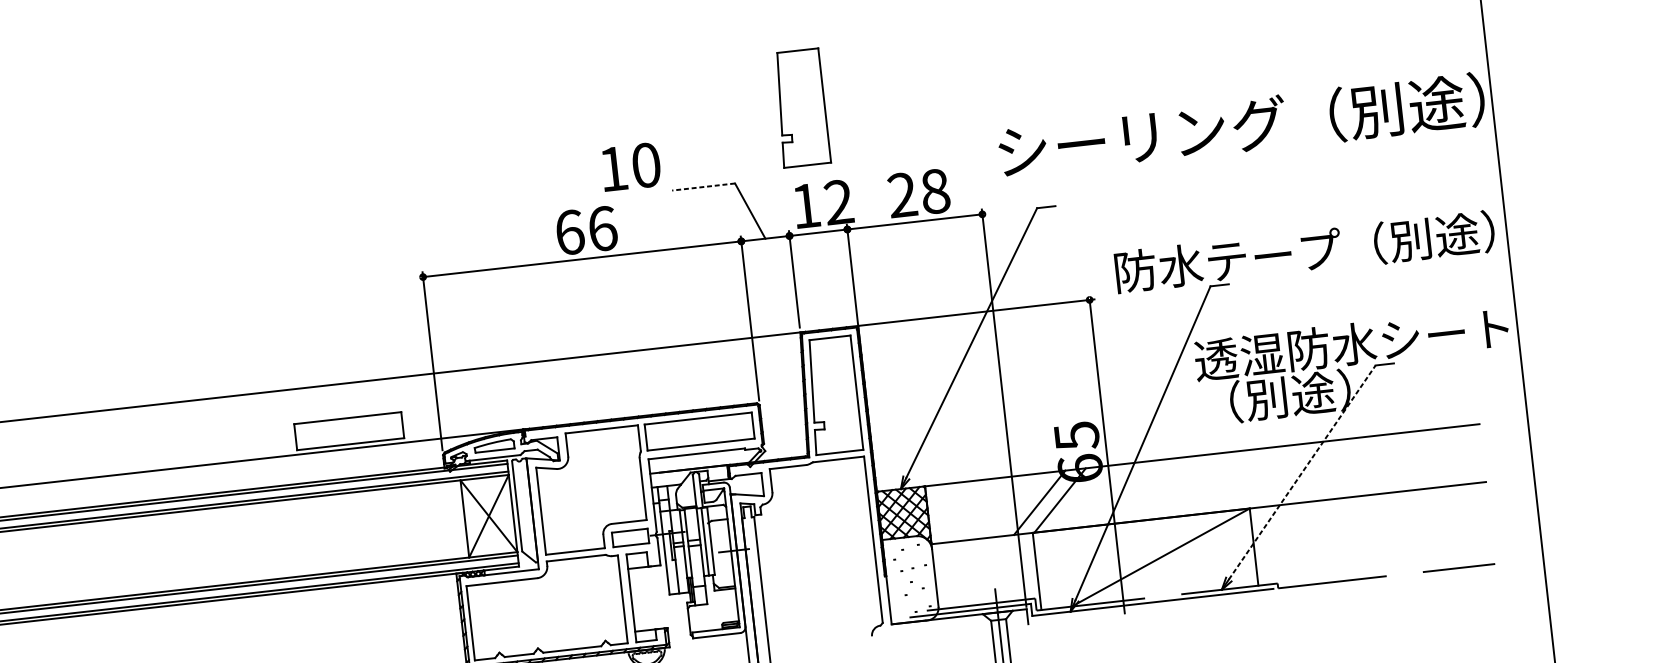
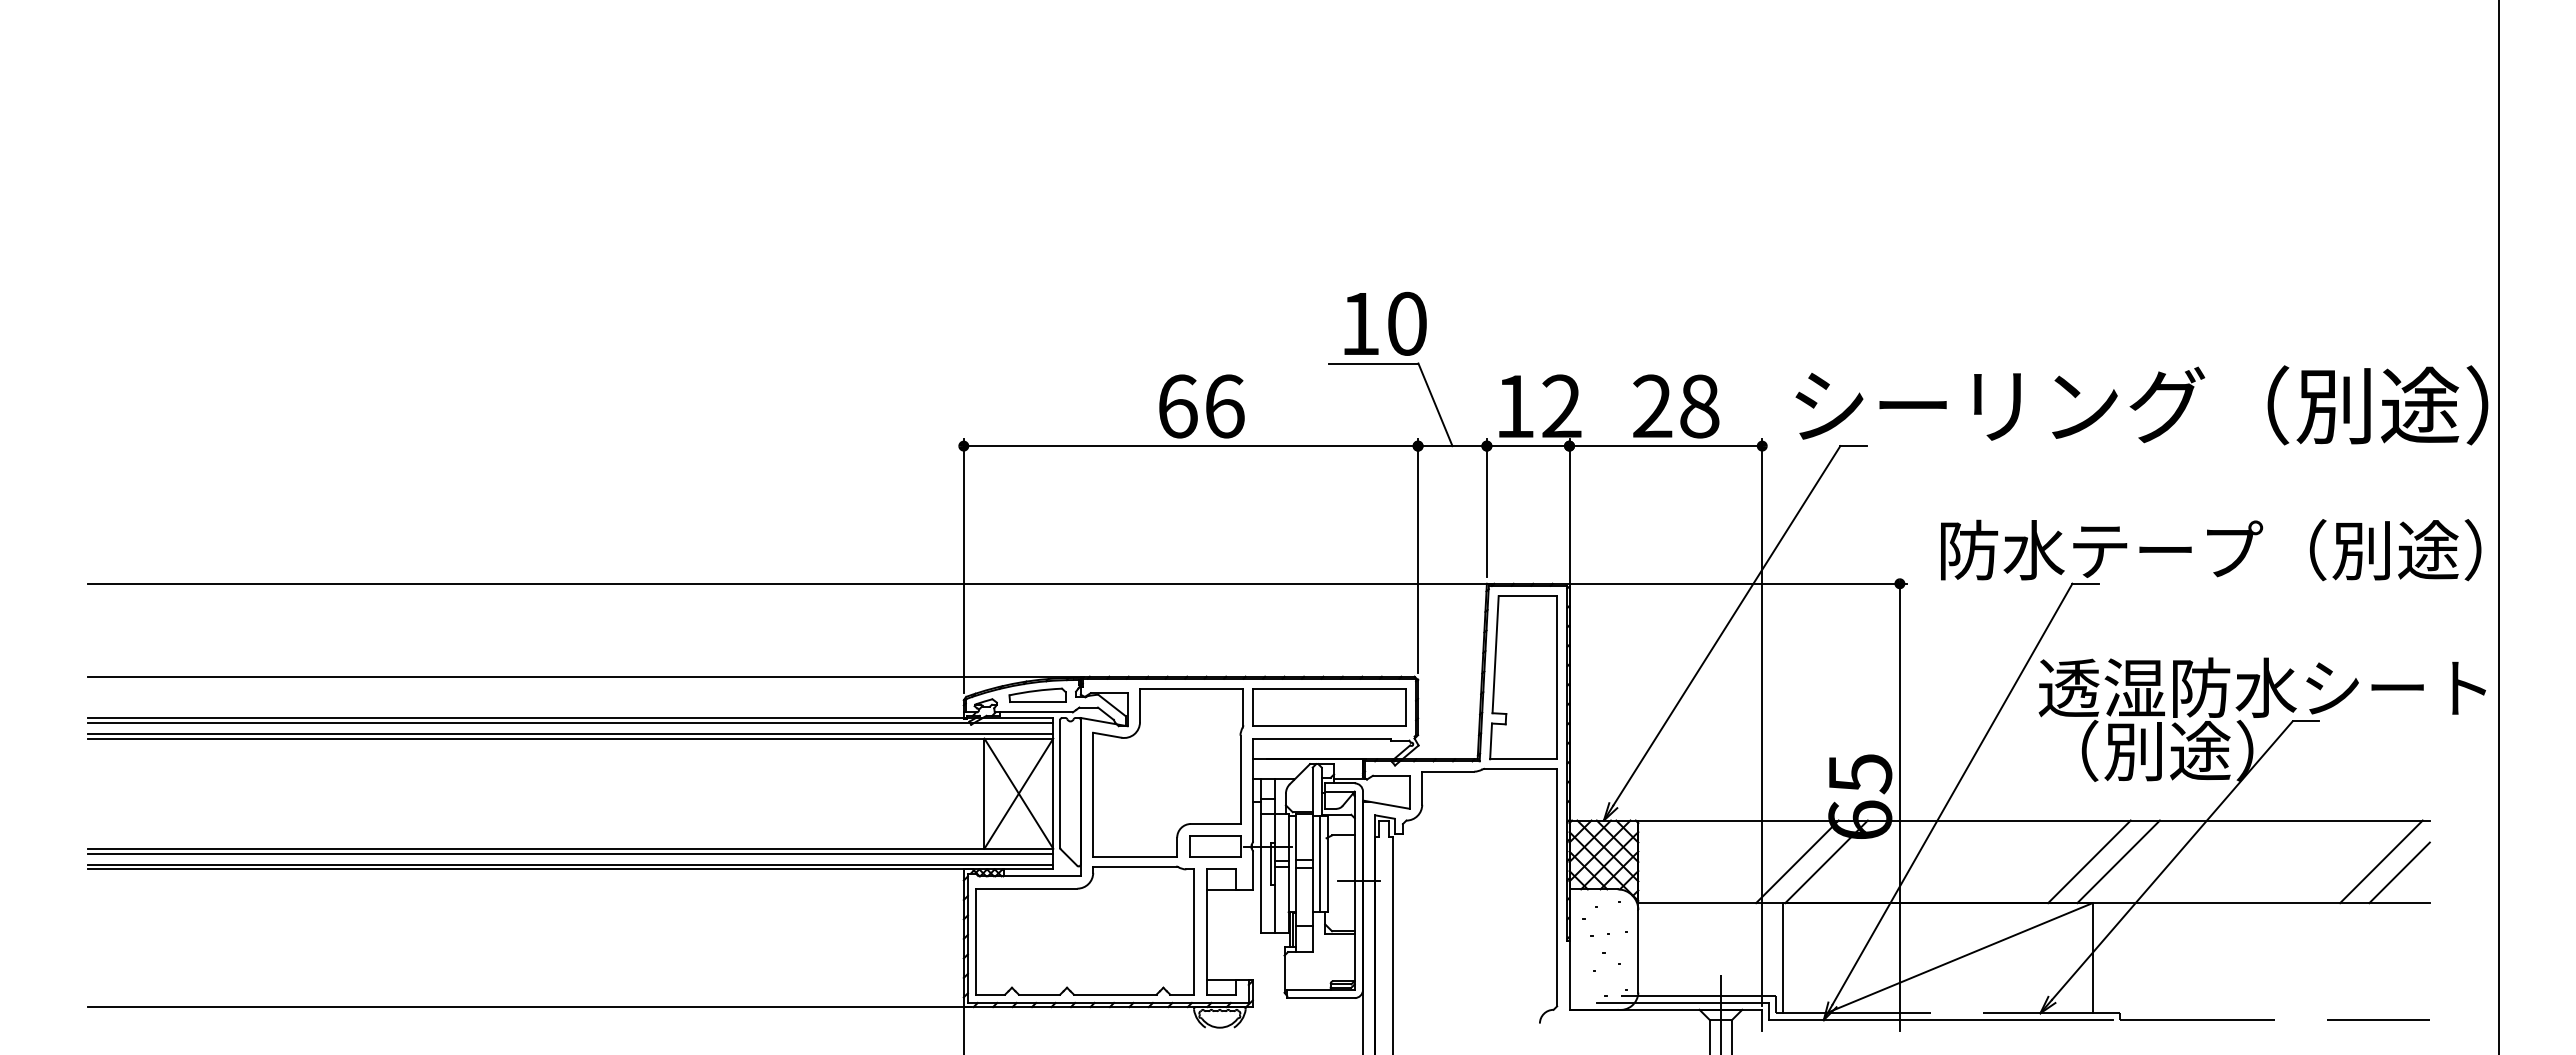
part: (801, 107) -> (1523, 267), removed
text: (1241, 125) -> (2141, 405), moved
text: (631, 166) -> (1385, 323), moved
line: (703, 187) -> (1373, 363), dashed -> solid
part: (349, 431) -> (835, 651), removed
line: (1448, 456) -> (2381, 861), added
line: (1462, 462) -> (2399, 872), added
line: (1302, 472) -> (2172, 860), dashed -> solid
line: (1264, 477) -> (2118, 861), added
line: (1244, 479) -> (2089, 861), added

